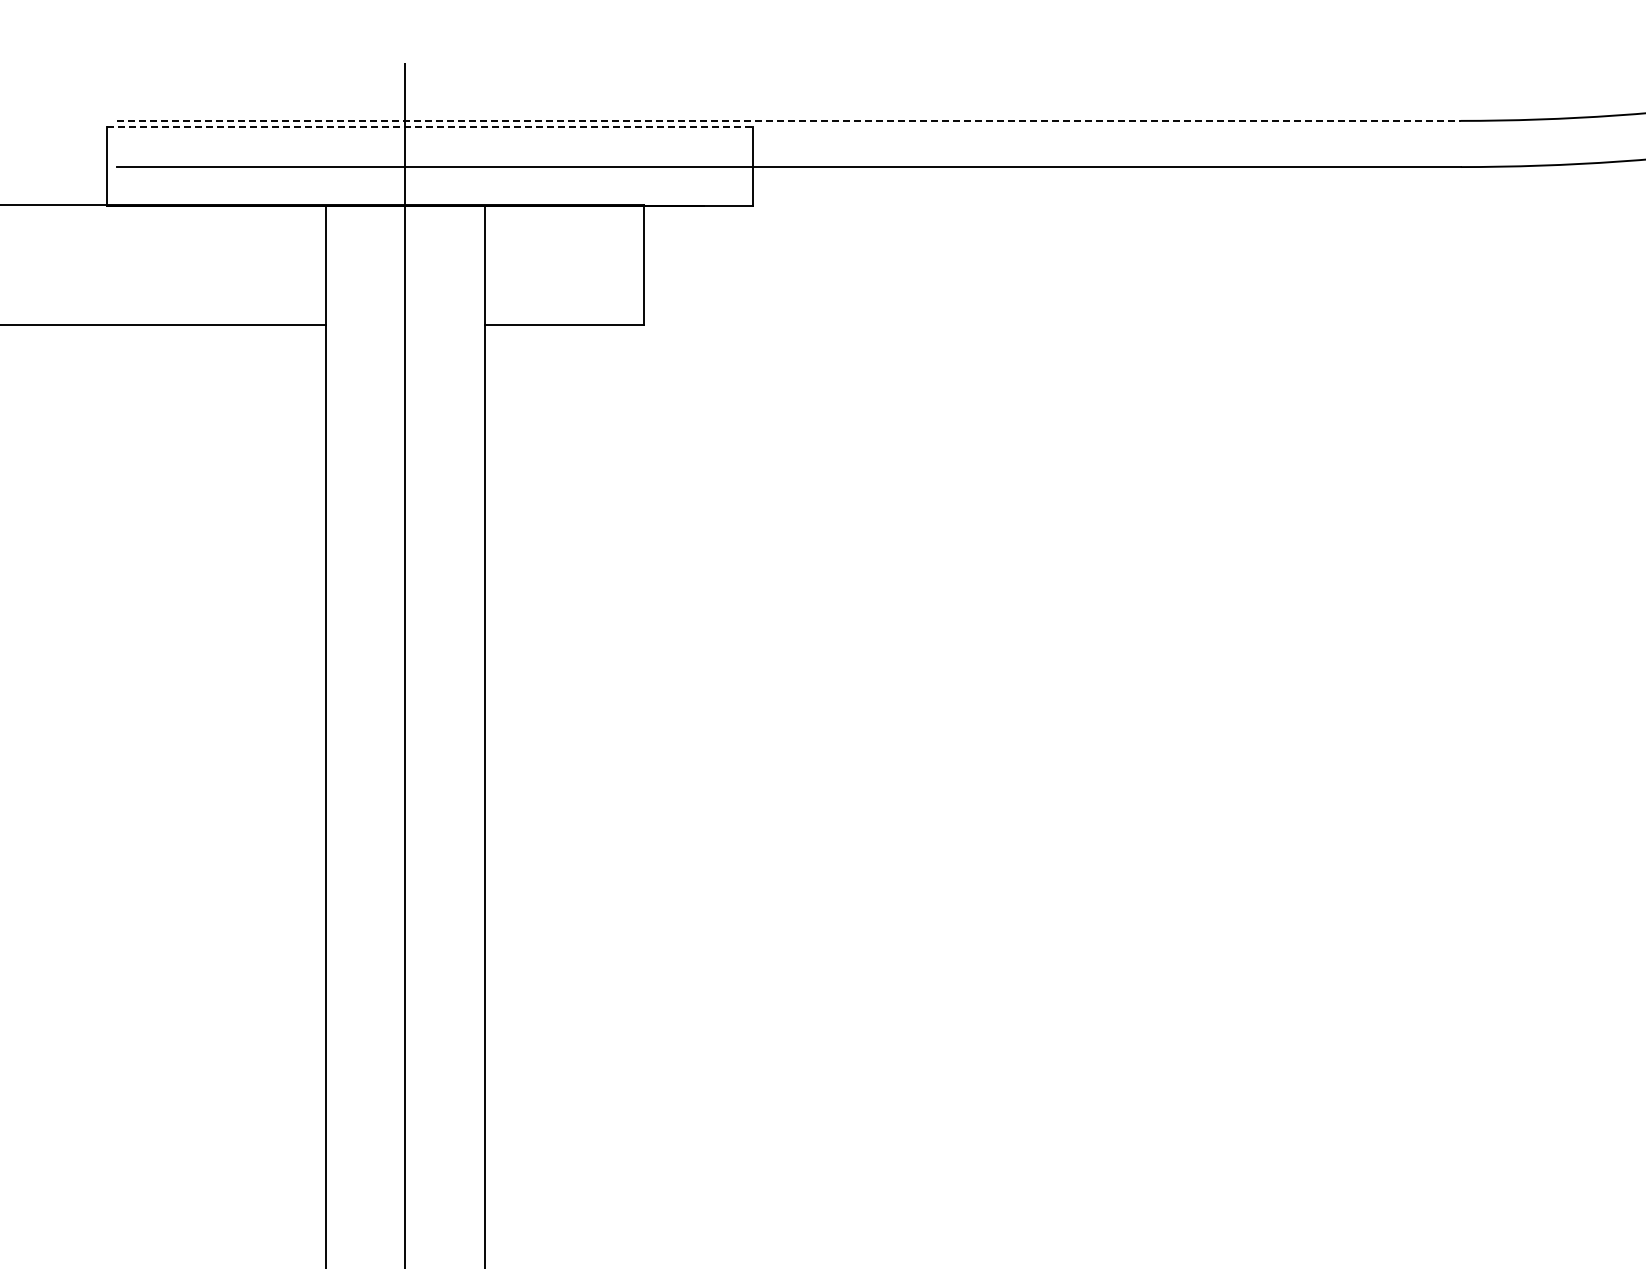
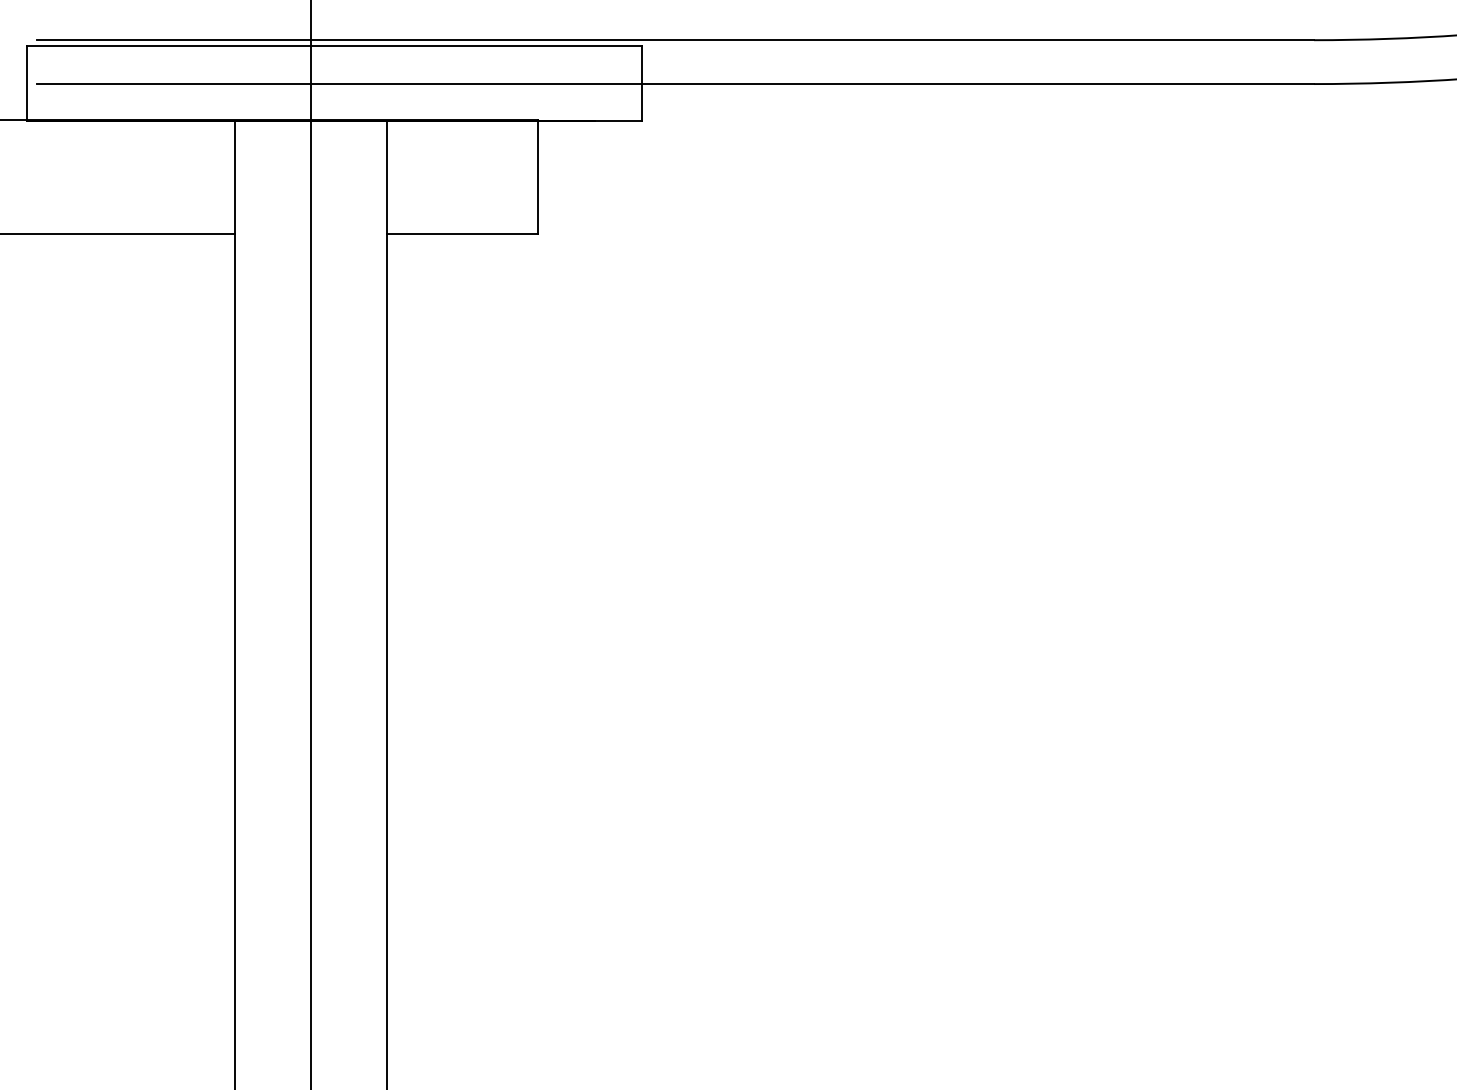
line: (789, 120) -> (676, 39), dashed -> solid
line: (430, 126) -> (334, 45), dashed -> solid

